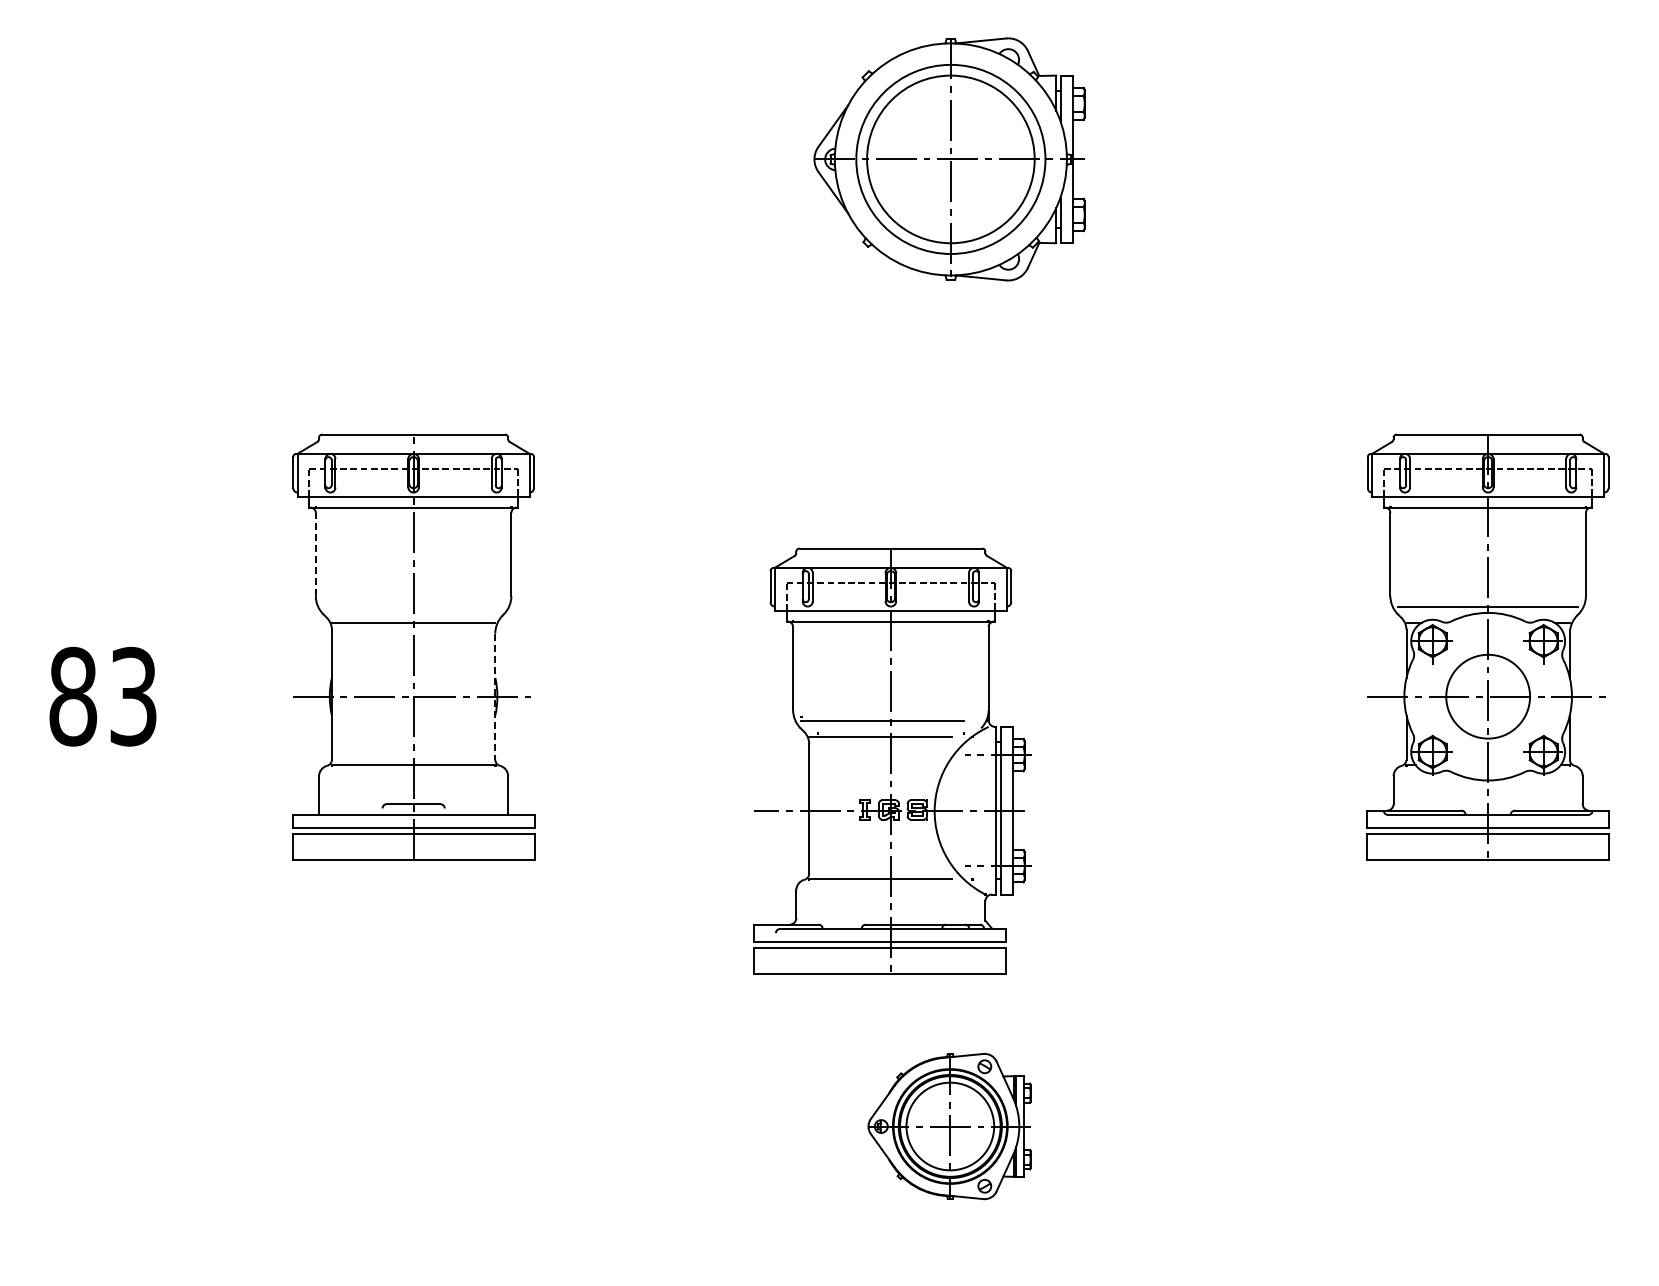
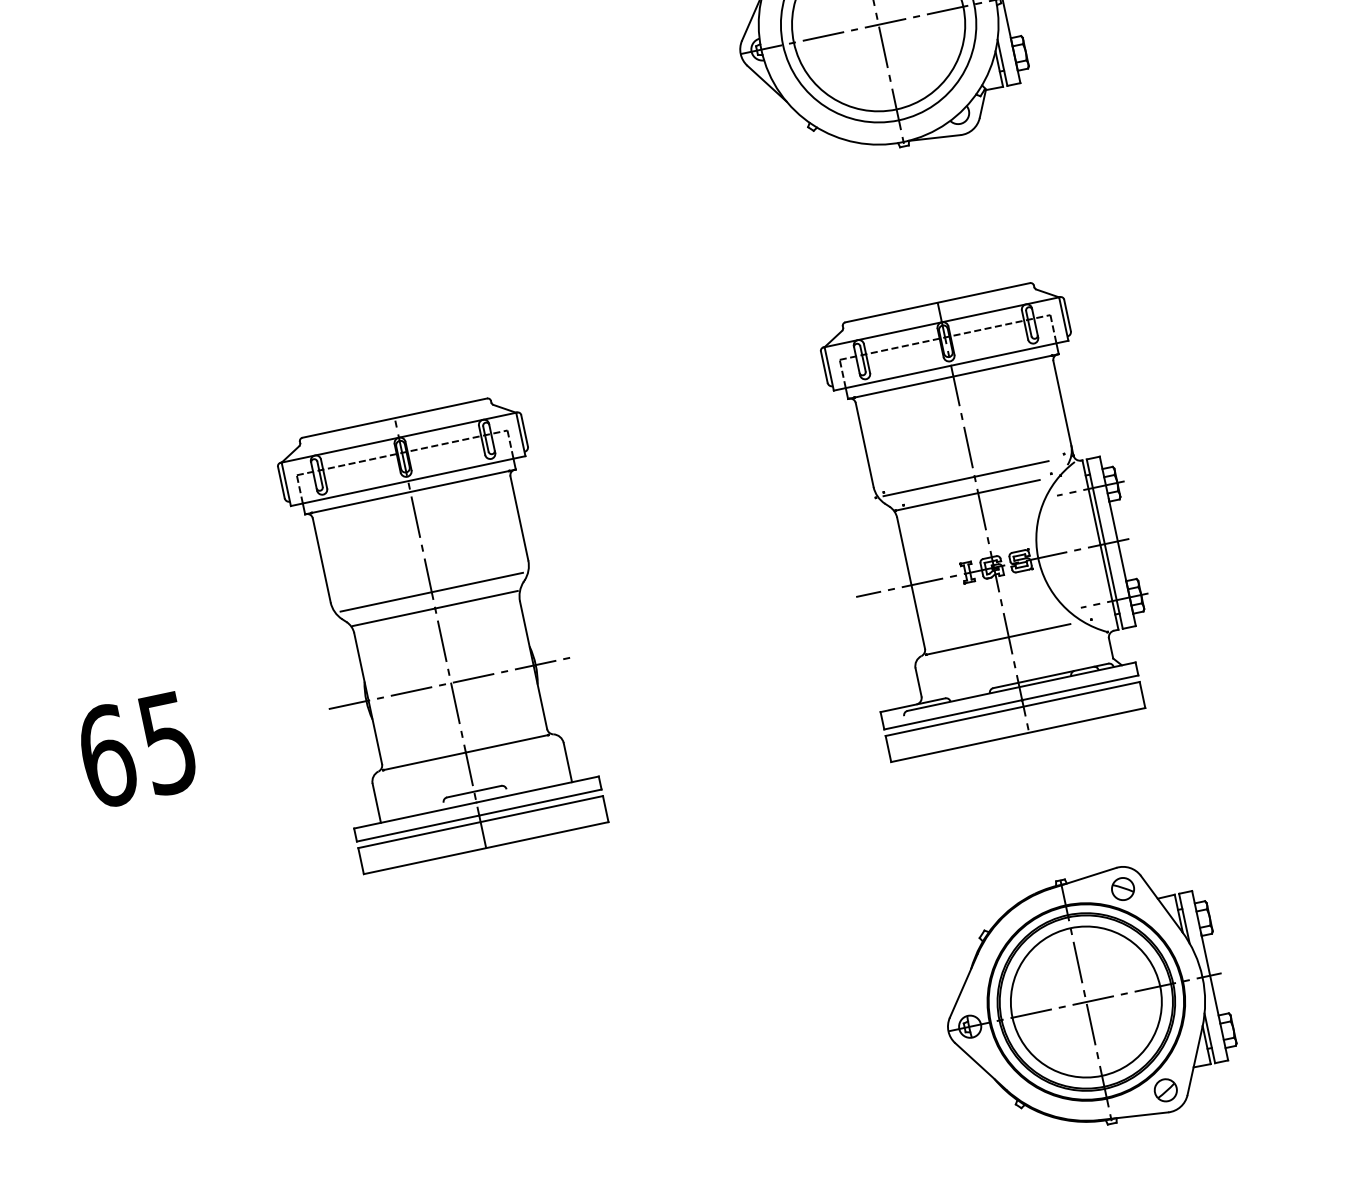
line: (315, 554) -> (321, 560), dashed -> solid
line: (413, 606) -> (431, 591), added
text: (102, 696) -> (136, 749), 83 -> 65
line: (495, 697) -> (534, 666), dashed -> solid
part: (892, 760) -> (984, 516), moved
part: (949, 1126) -> (1084, 1002), size x1.67

